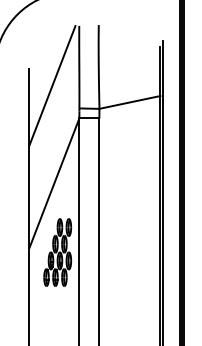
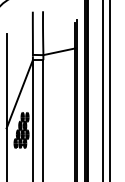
line: (51, 84) -> (18, 42), removed

